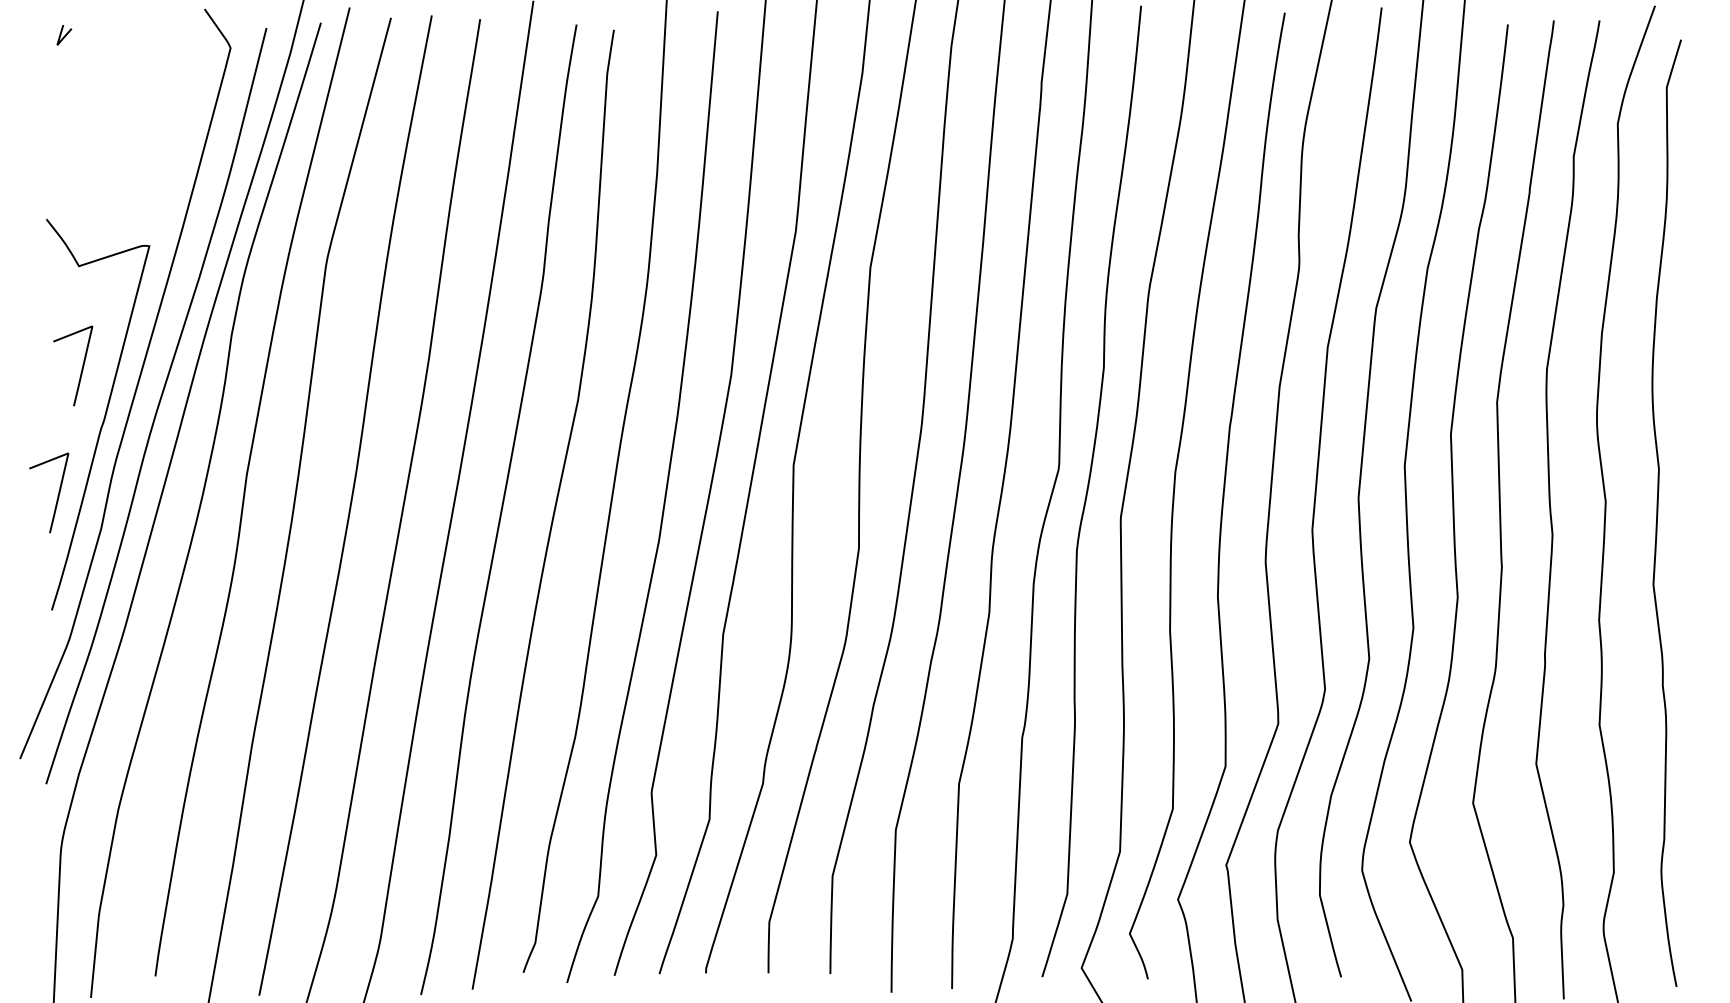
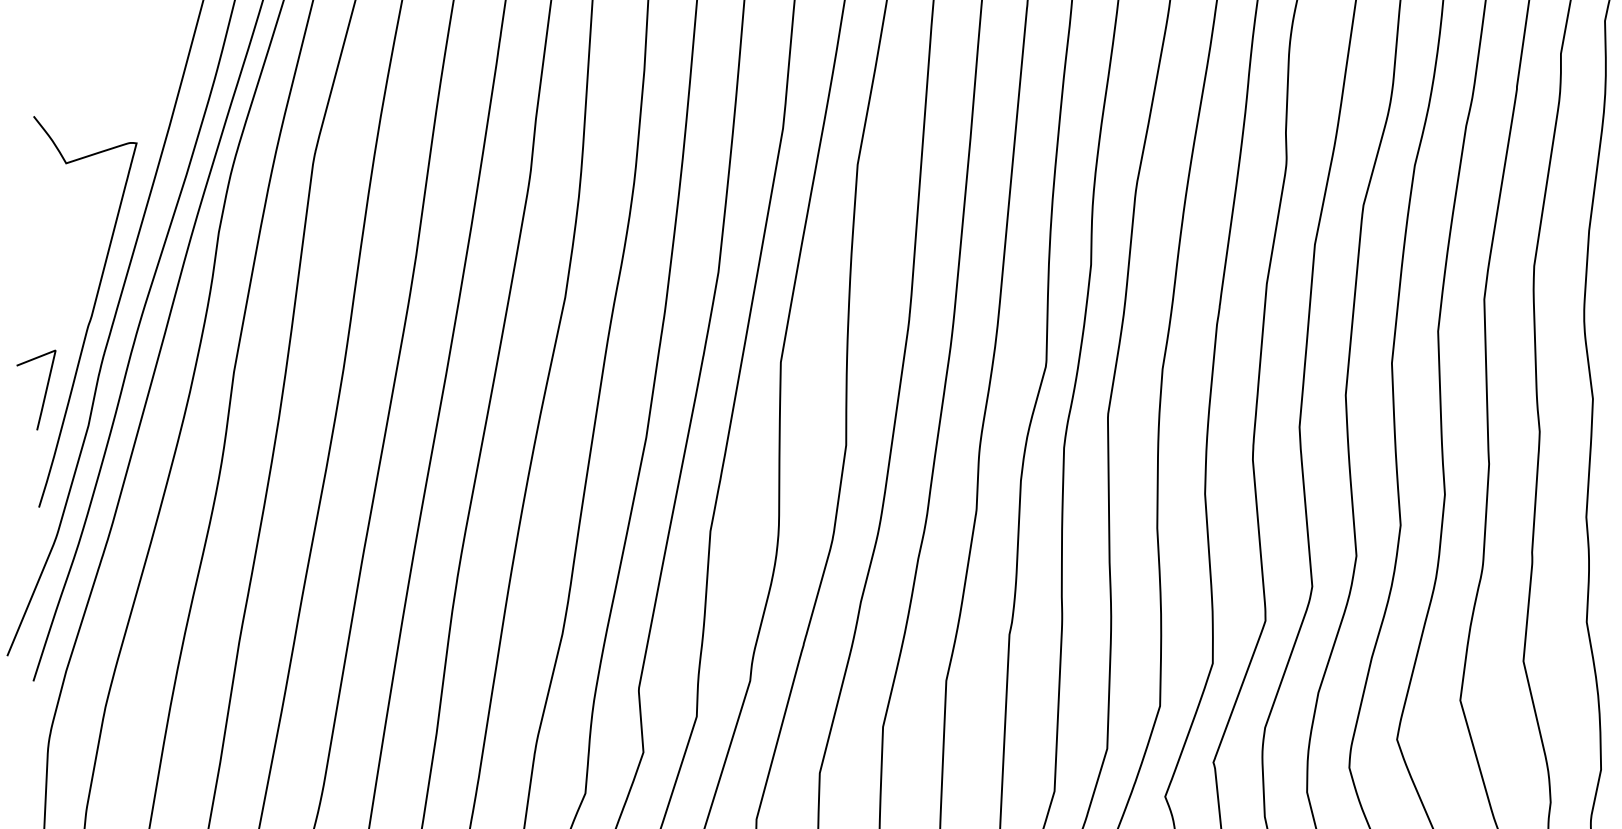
line: (81, 368) -> (68, 265), removed

